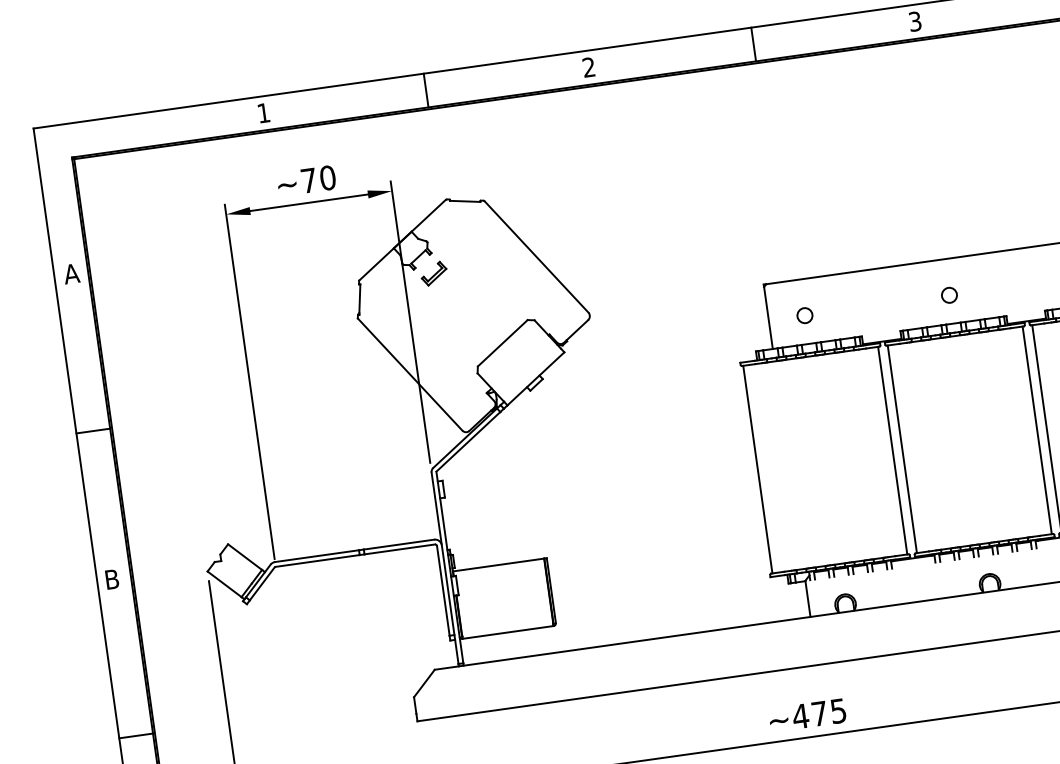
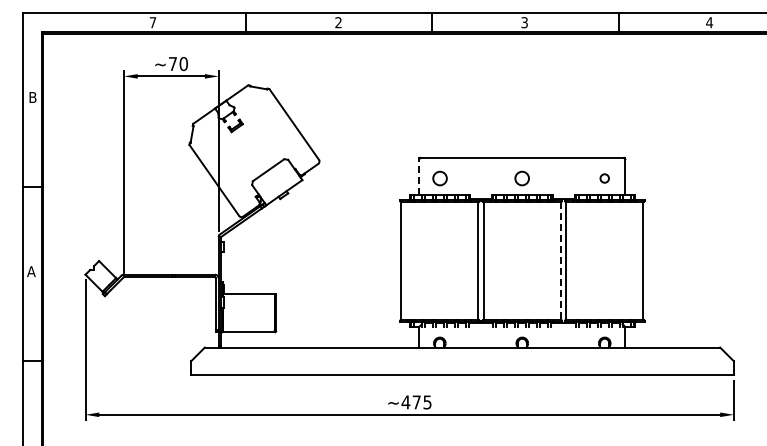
text: (262, 112) -> (152, 22), 1 -> 7
text: (71, 273) -> (32, 97), A -> B
circle: (949, 295) -> (522, 178), size x1.6
circle: (804, 315) -> (439, 178), size x1.6
line: (768, 317) -> (419, 176), solid -> dashed
line: (1036, 431) -> (560, 261), solid -> dashed
text: (112, 579) -> (31, 271), B -> A

